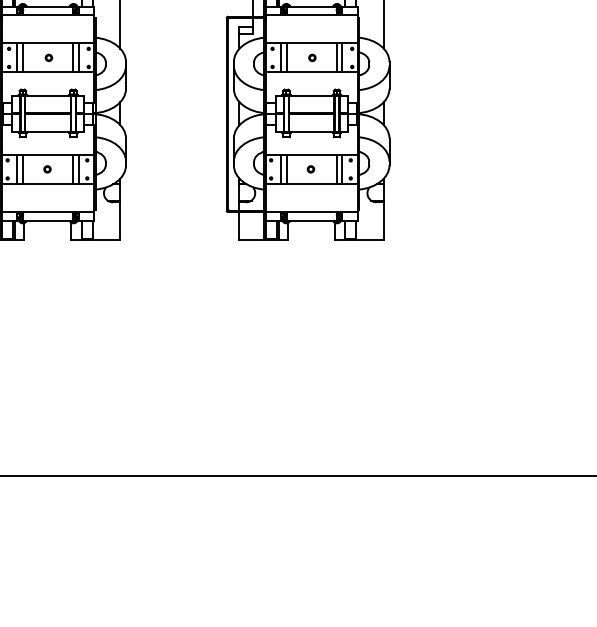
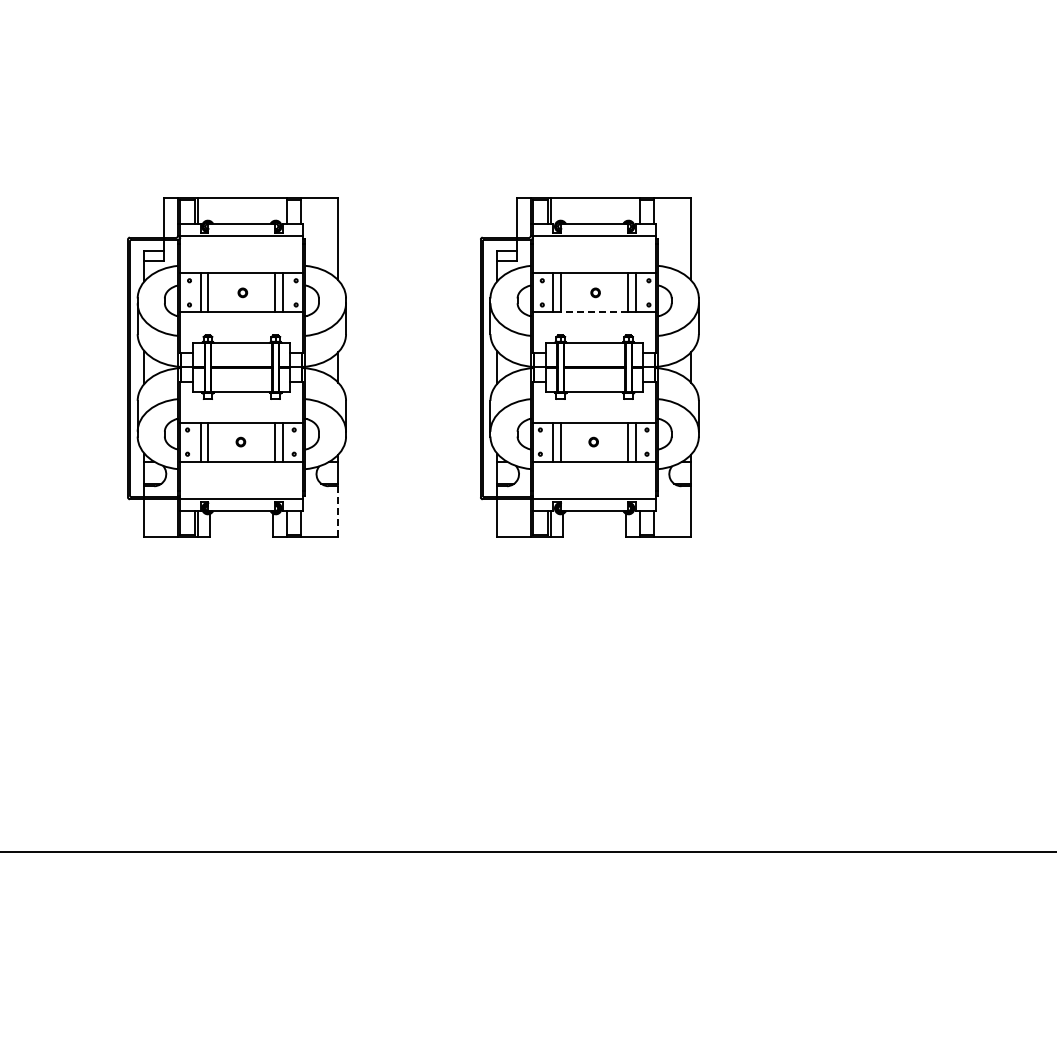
line: (311, 72) -> (594, 312), solid -> dashed
line: (120, 221) -> (338, 512), solid -> dashed

